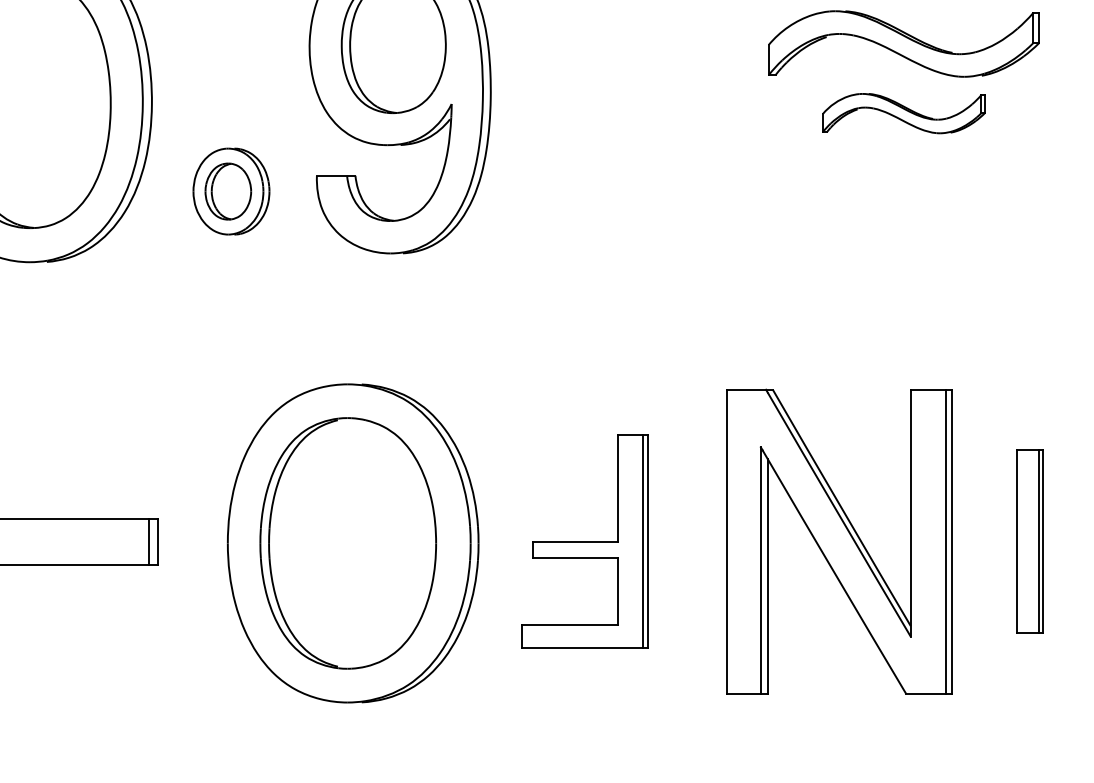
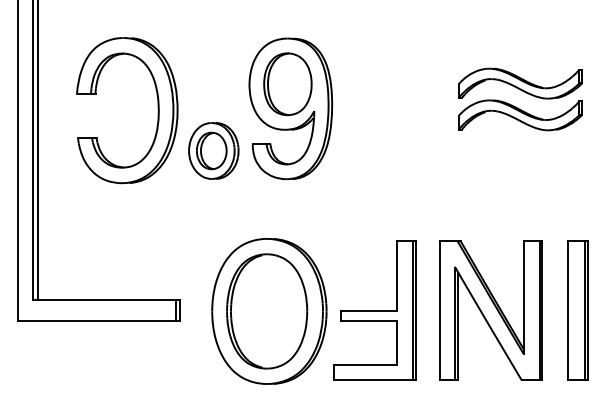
part: (903, 113) -> (520, 115), size x1.67
part: (230, 190) -> (213, 150), size x1.43
part: (583, 541) -> (374, 310), size x1.43
part: (1028, 541) -> (577, 310), size x1.67

